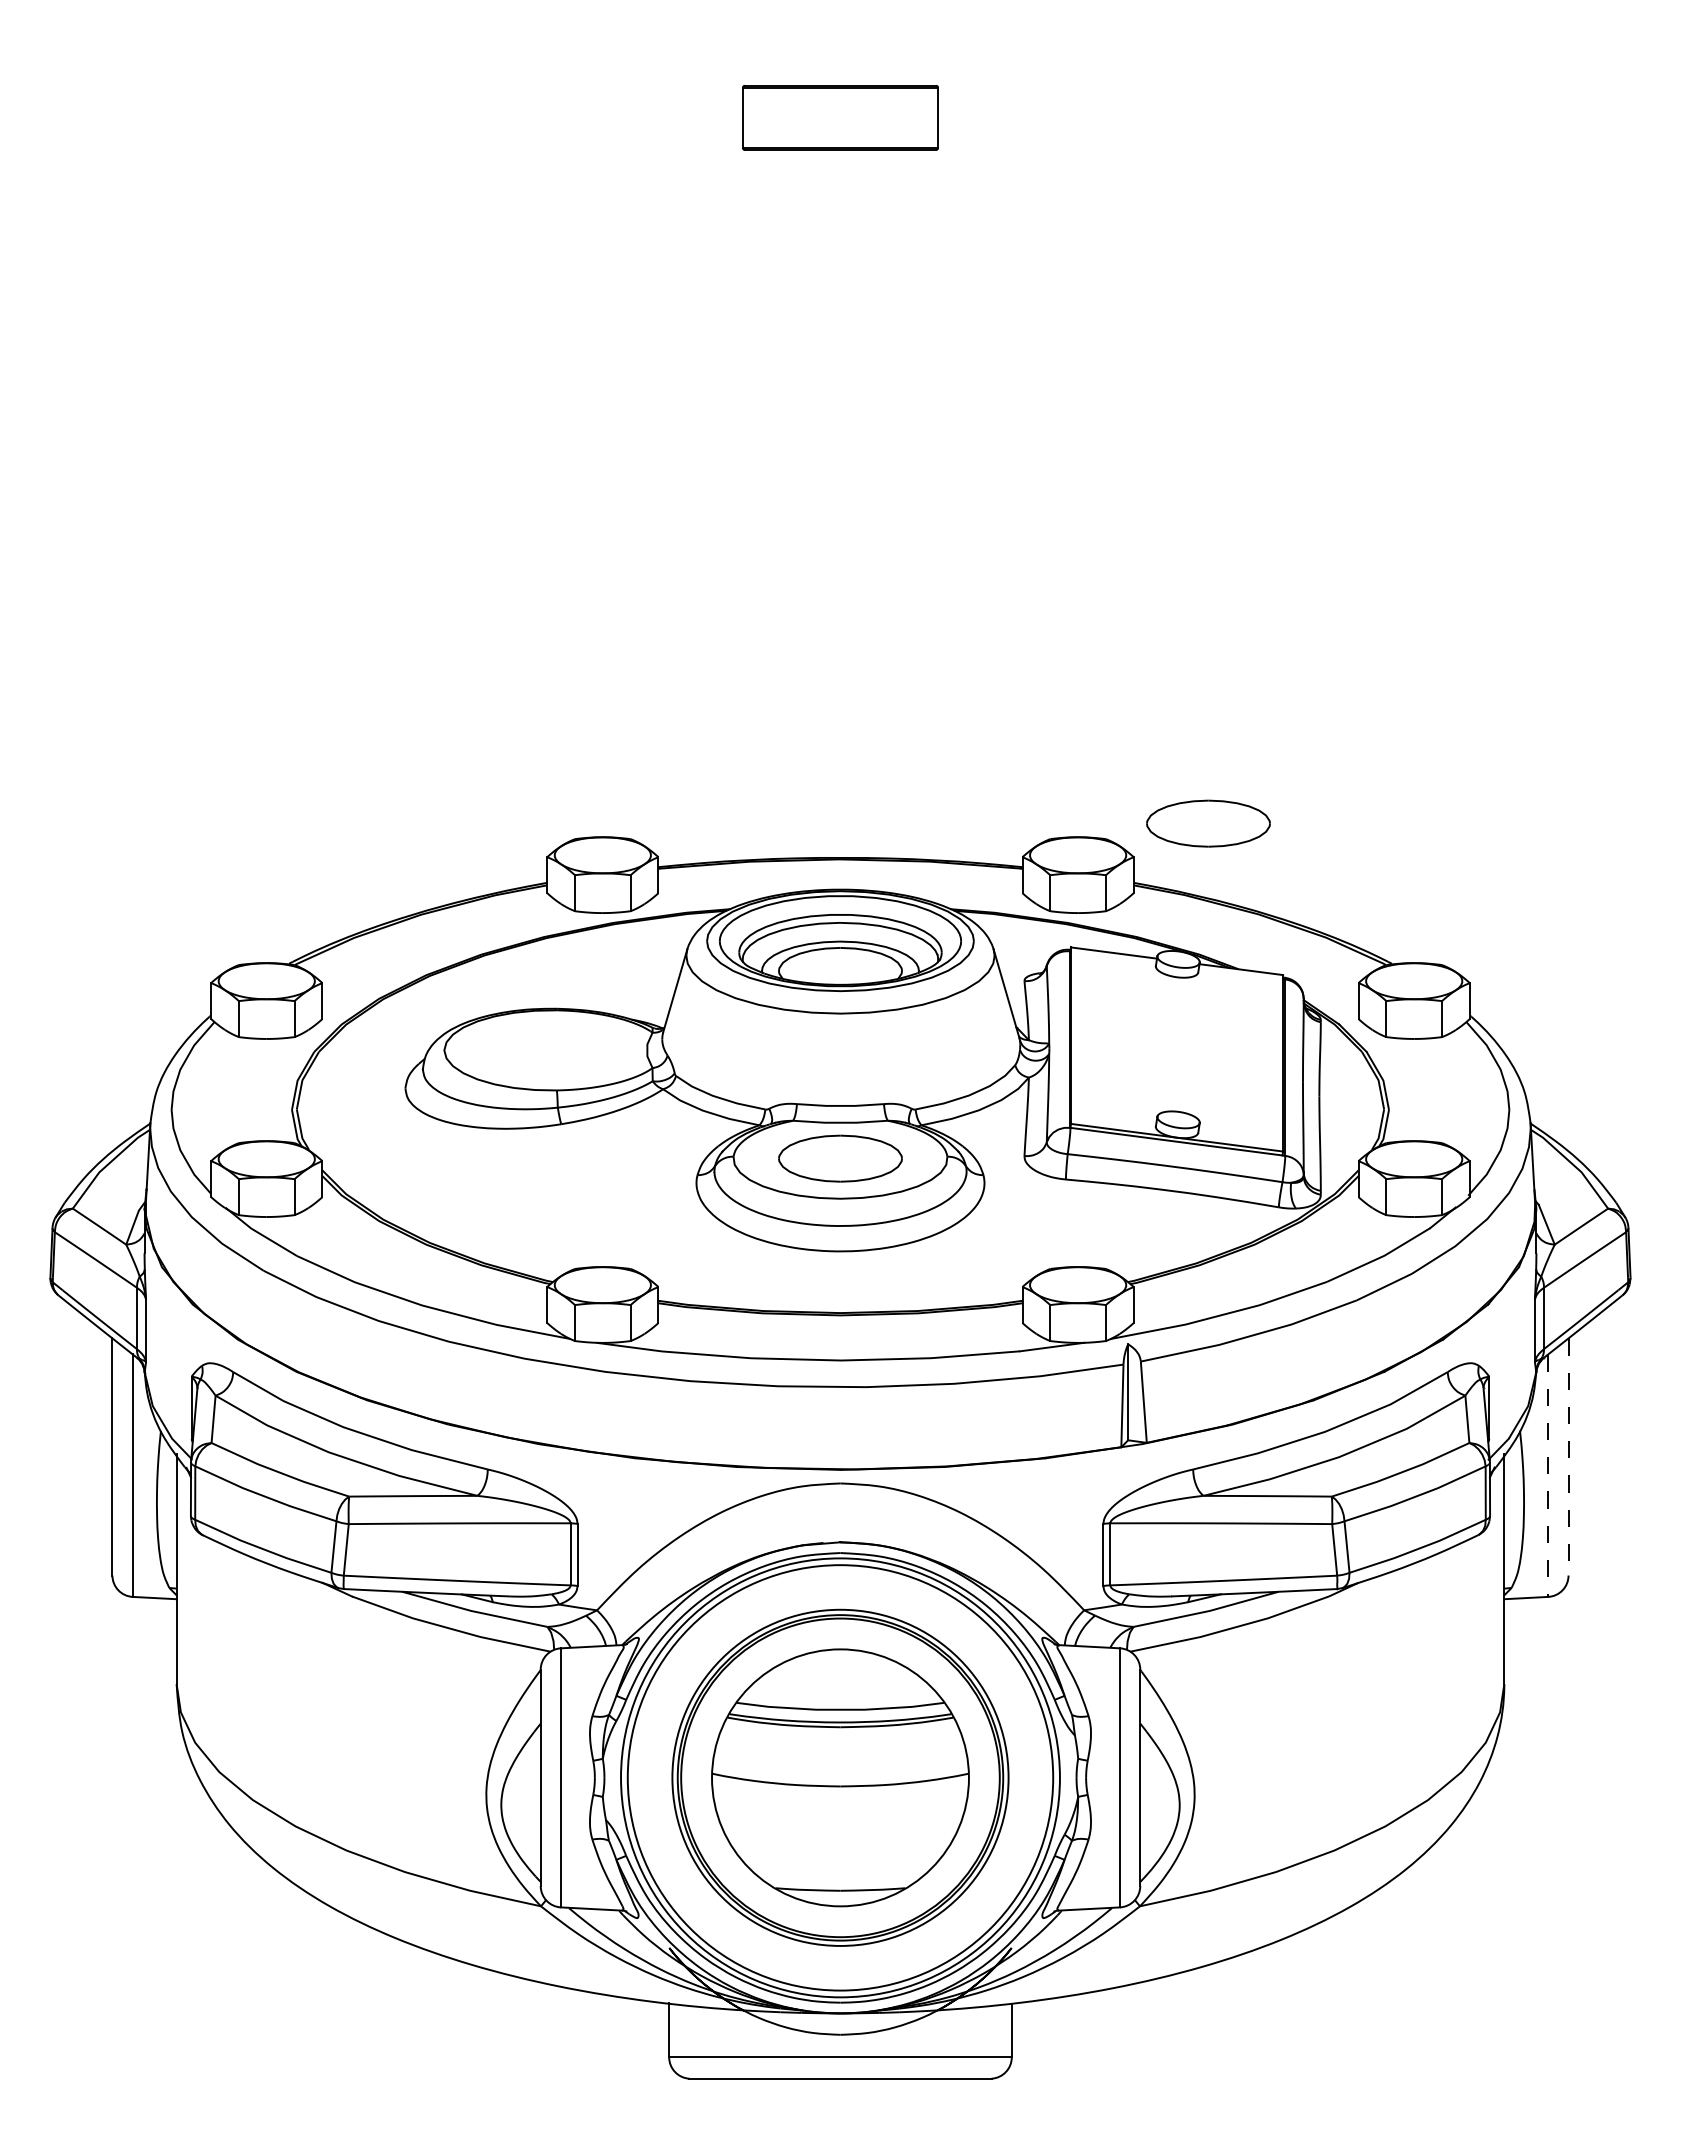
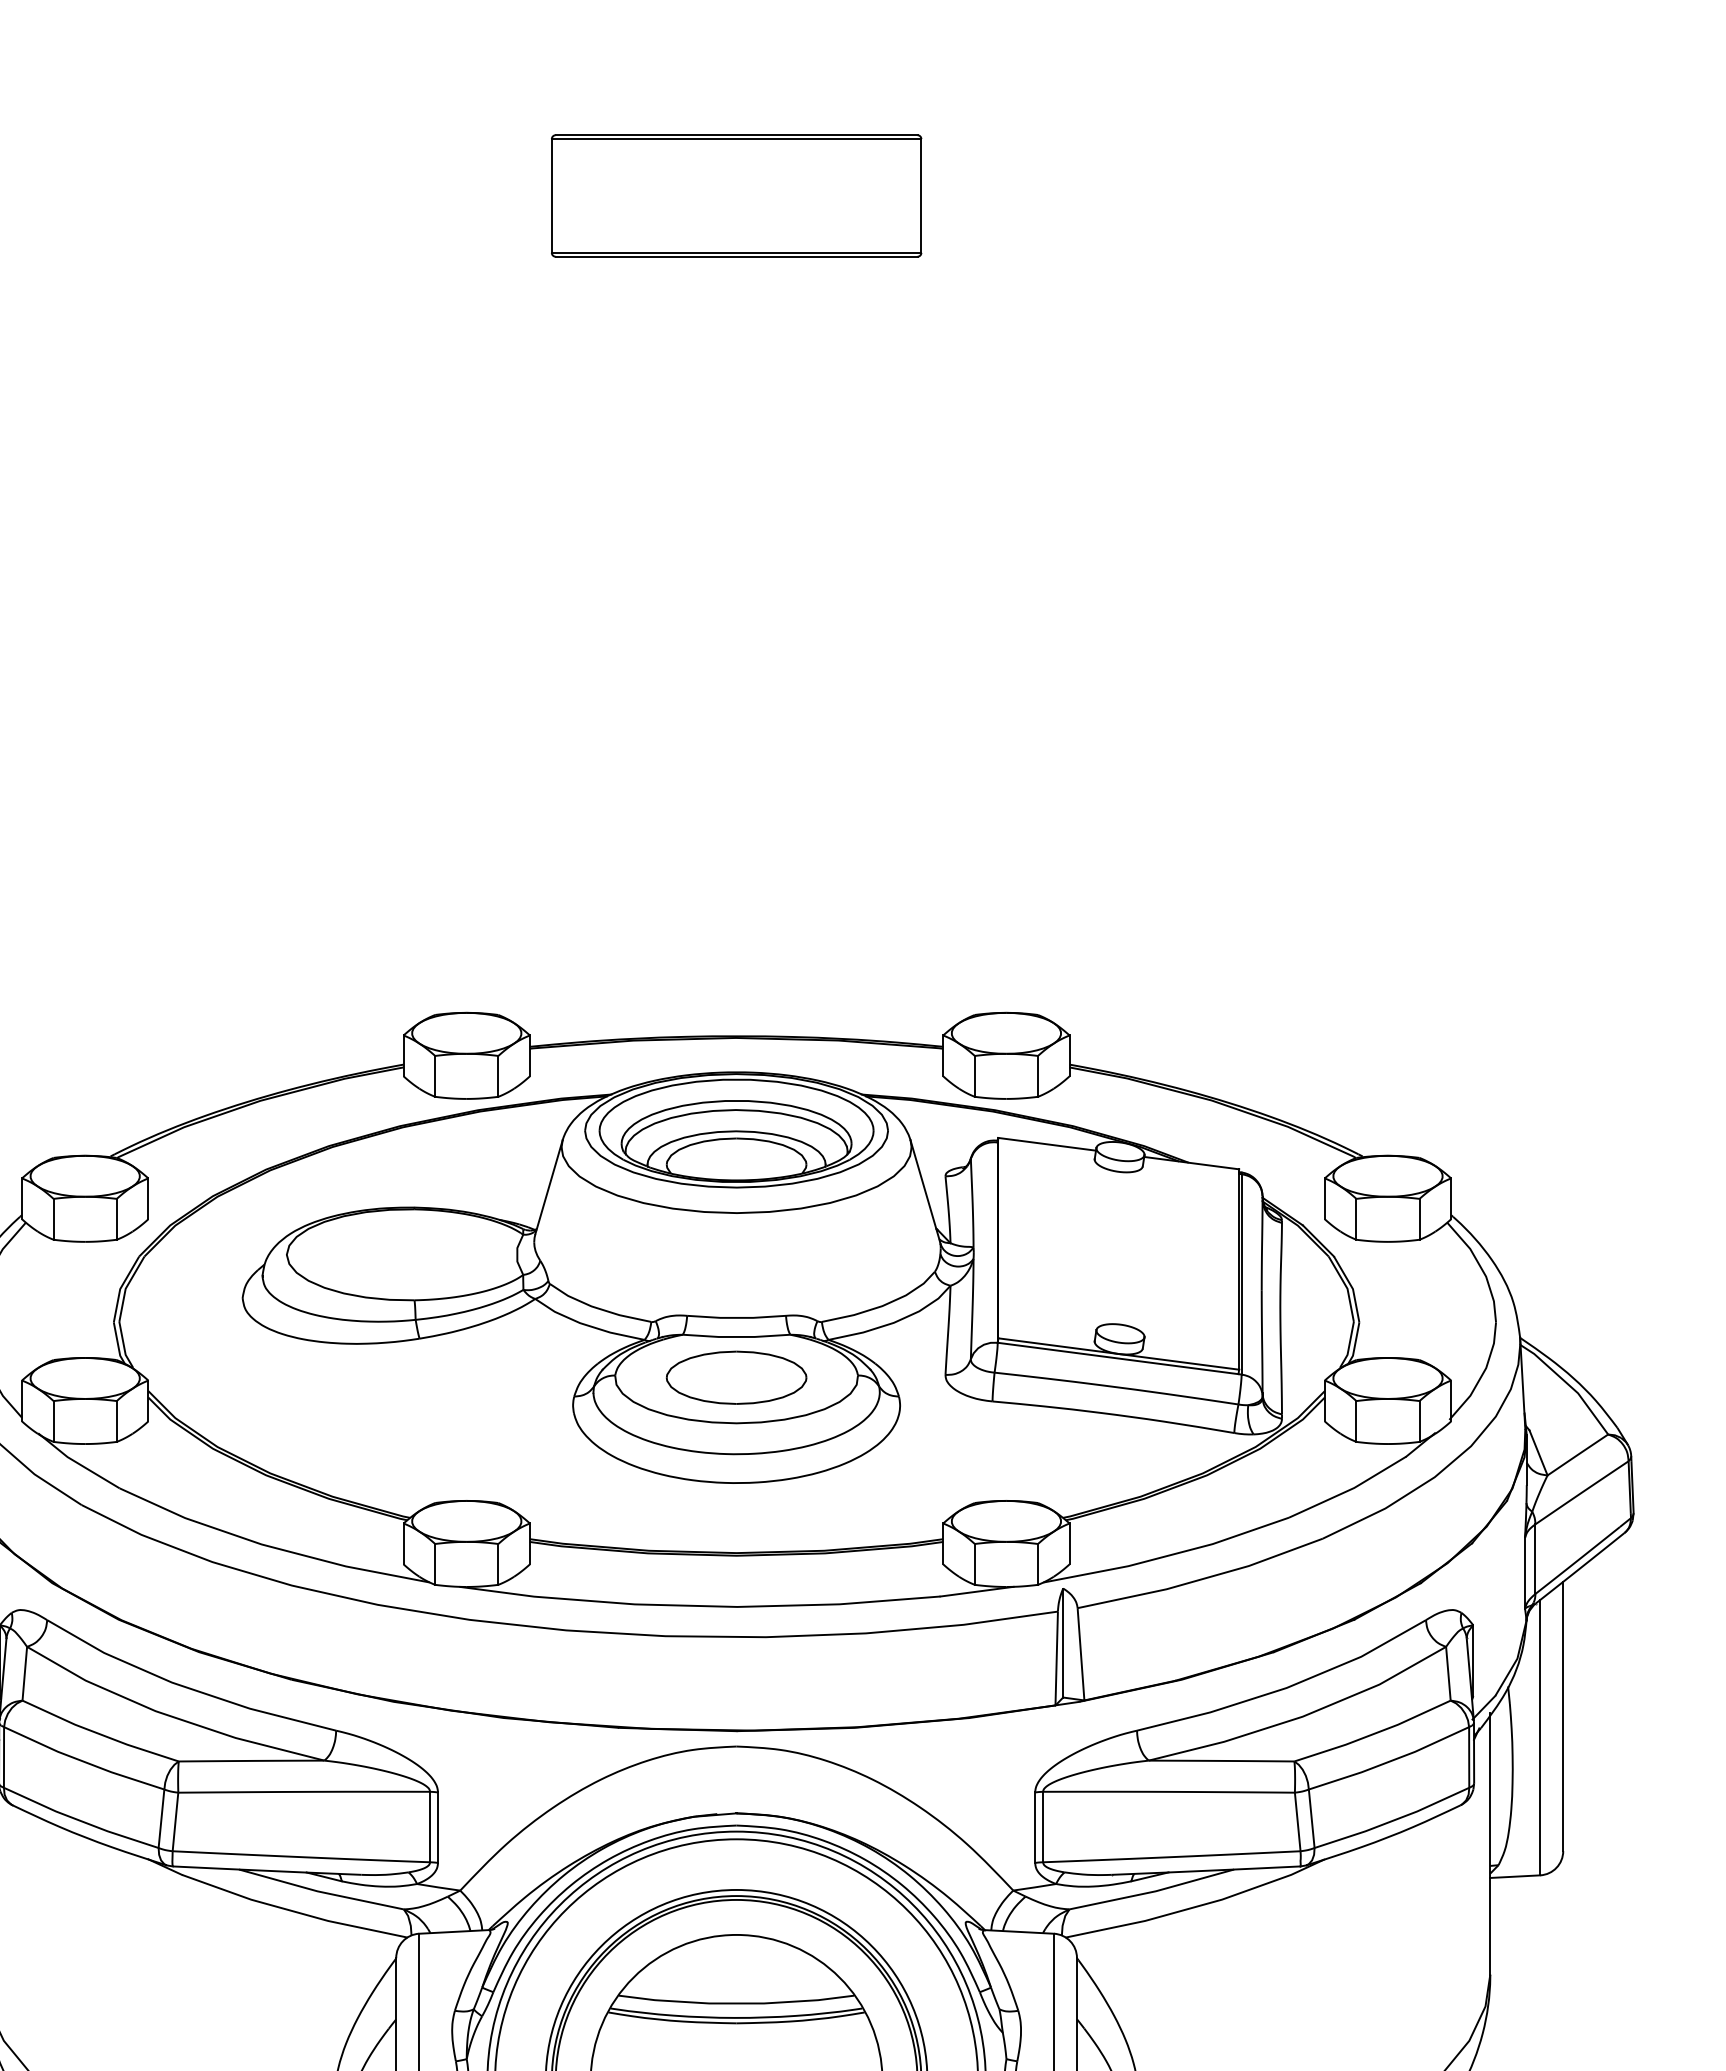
part: (840, 117) -> (736, 195), size x1.67
part: (1208, 823) -> (1154, 997), removed
line: (1568, 1456) -> (1563, 1715), dashed -> solid
line: (1548, 1476) -> (1540, 1738), dashed -> solid

